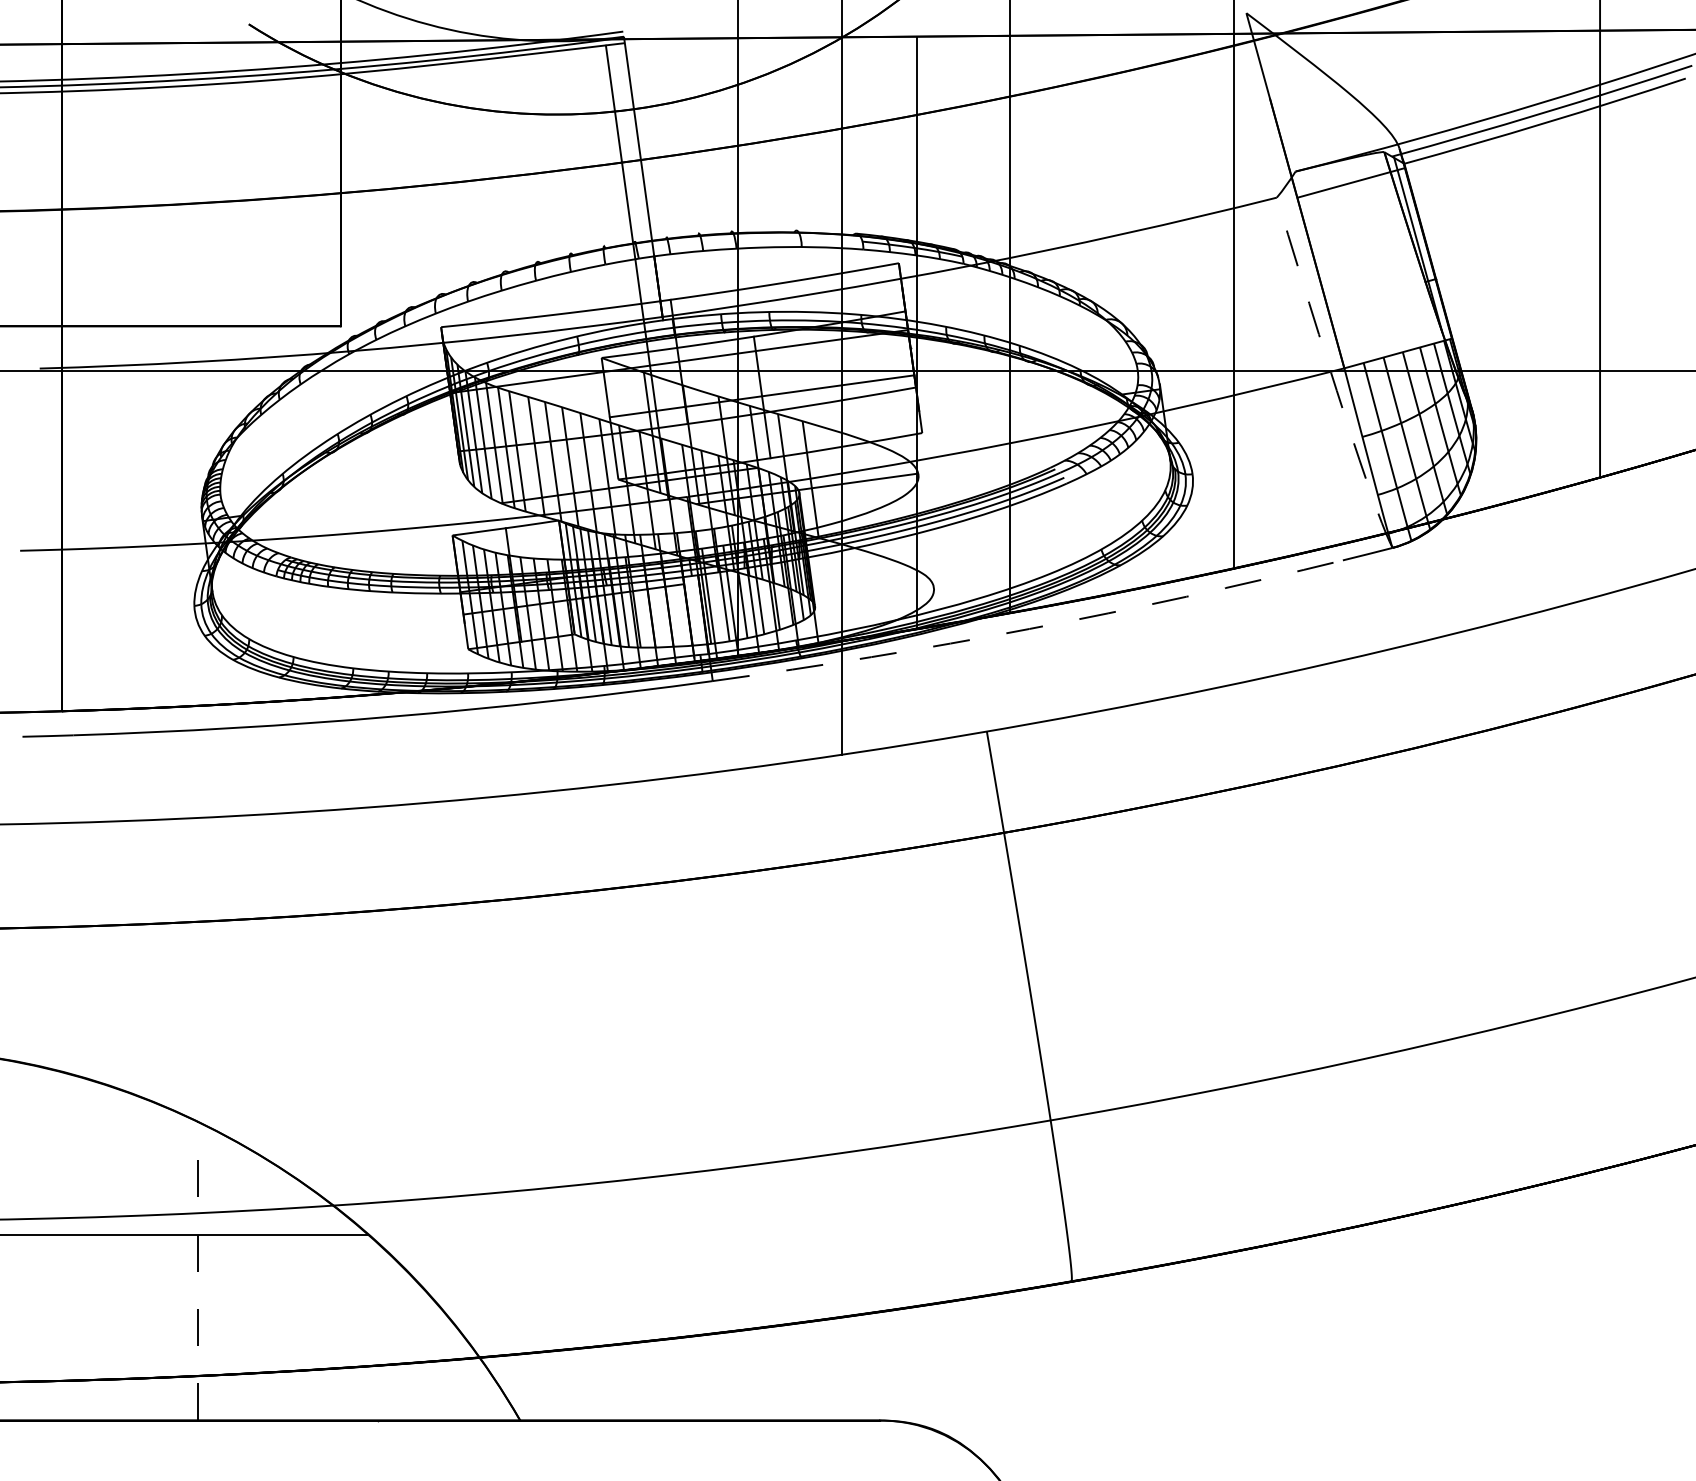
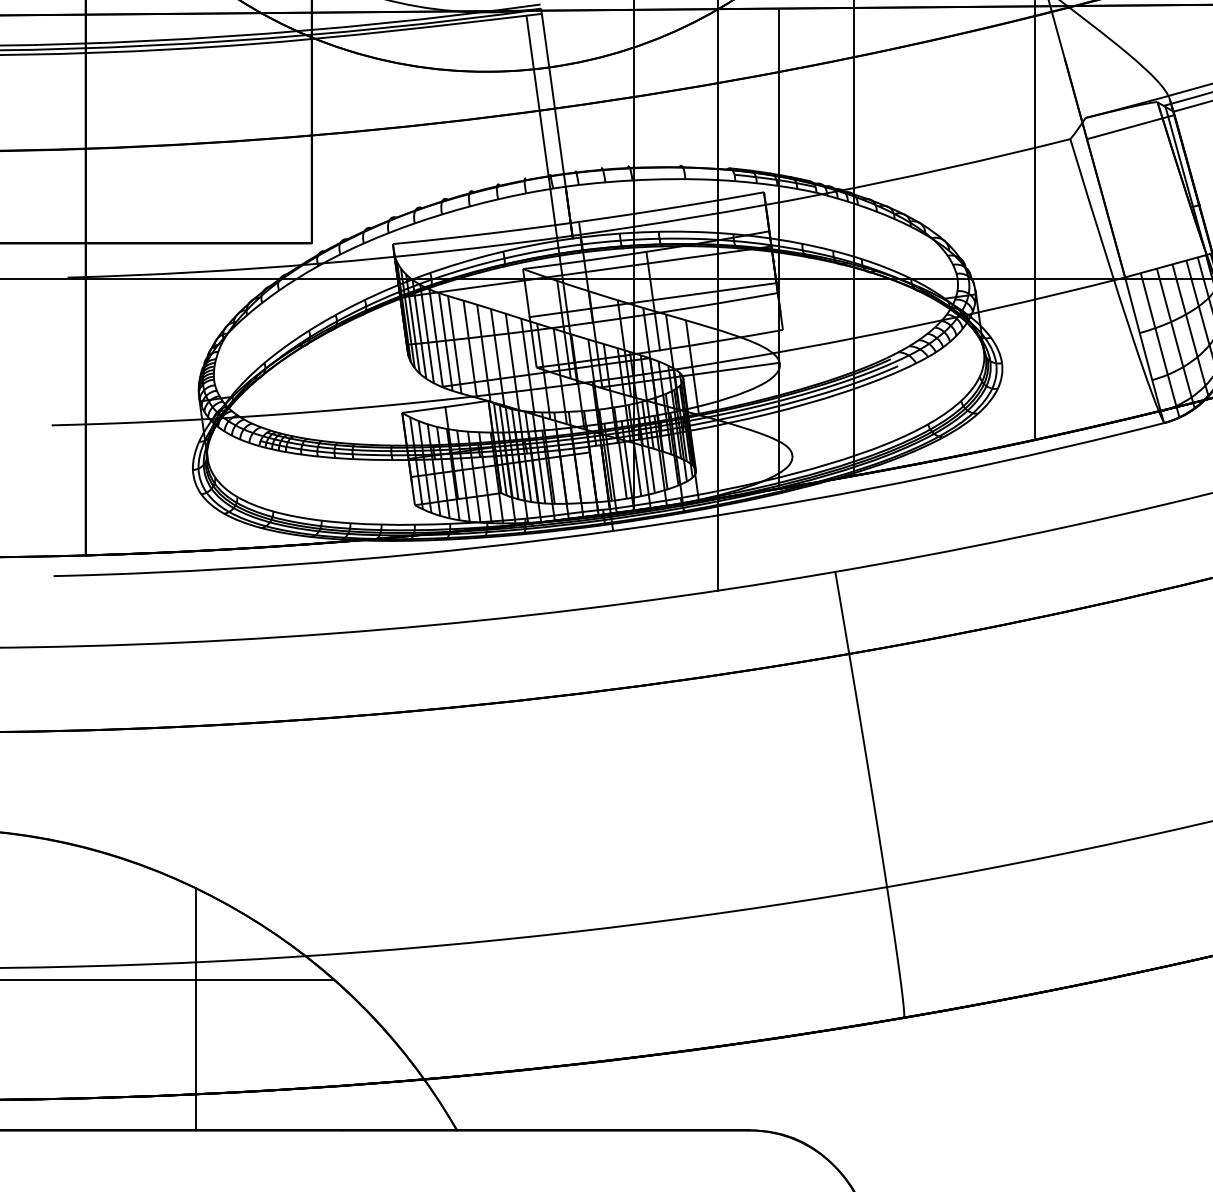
arc: (1333, 379) -> (1116, 286), dashed -> solid
arc: (1029, 629) -> (869, 489), dashed -> solid
line: (198, 1270) -> (196, 1008), dashed -> solid

